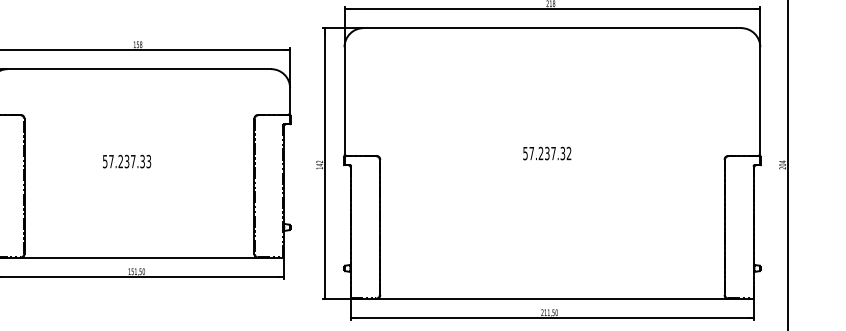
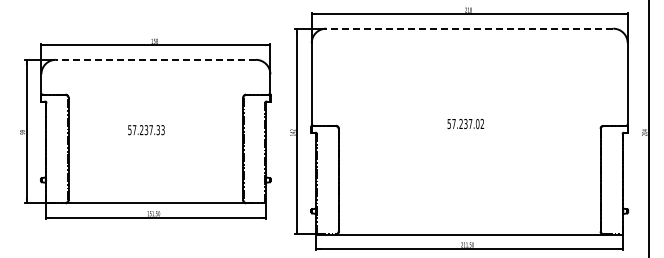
line: (552, 27) -> (469, 28), solid -> dashed
line: (138, 68) -> (155, 59), solid -> dashed
text: (562, 152) -> (477, 123), 57.237.32 -> 57.237.02

